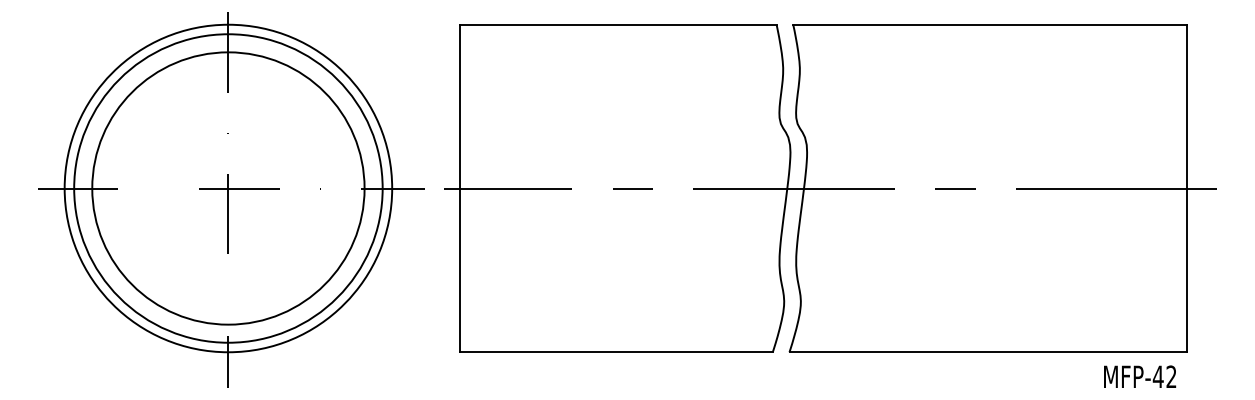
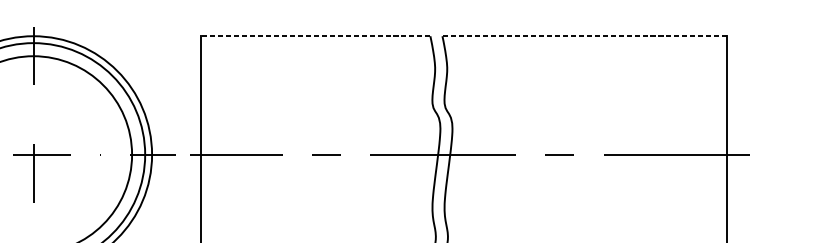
line: (617, 24) -> (315, 36), solid -> dashed
line: (989, 24) -> (584, 36), solid -> dashed

